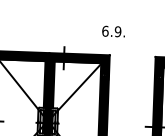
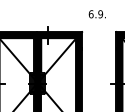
text: (112, 31) -> (96, 14), moved

